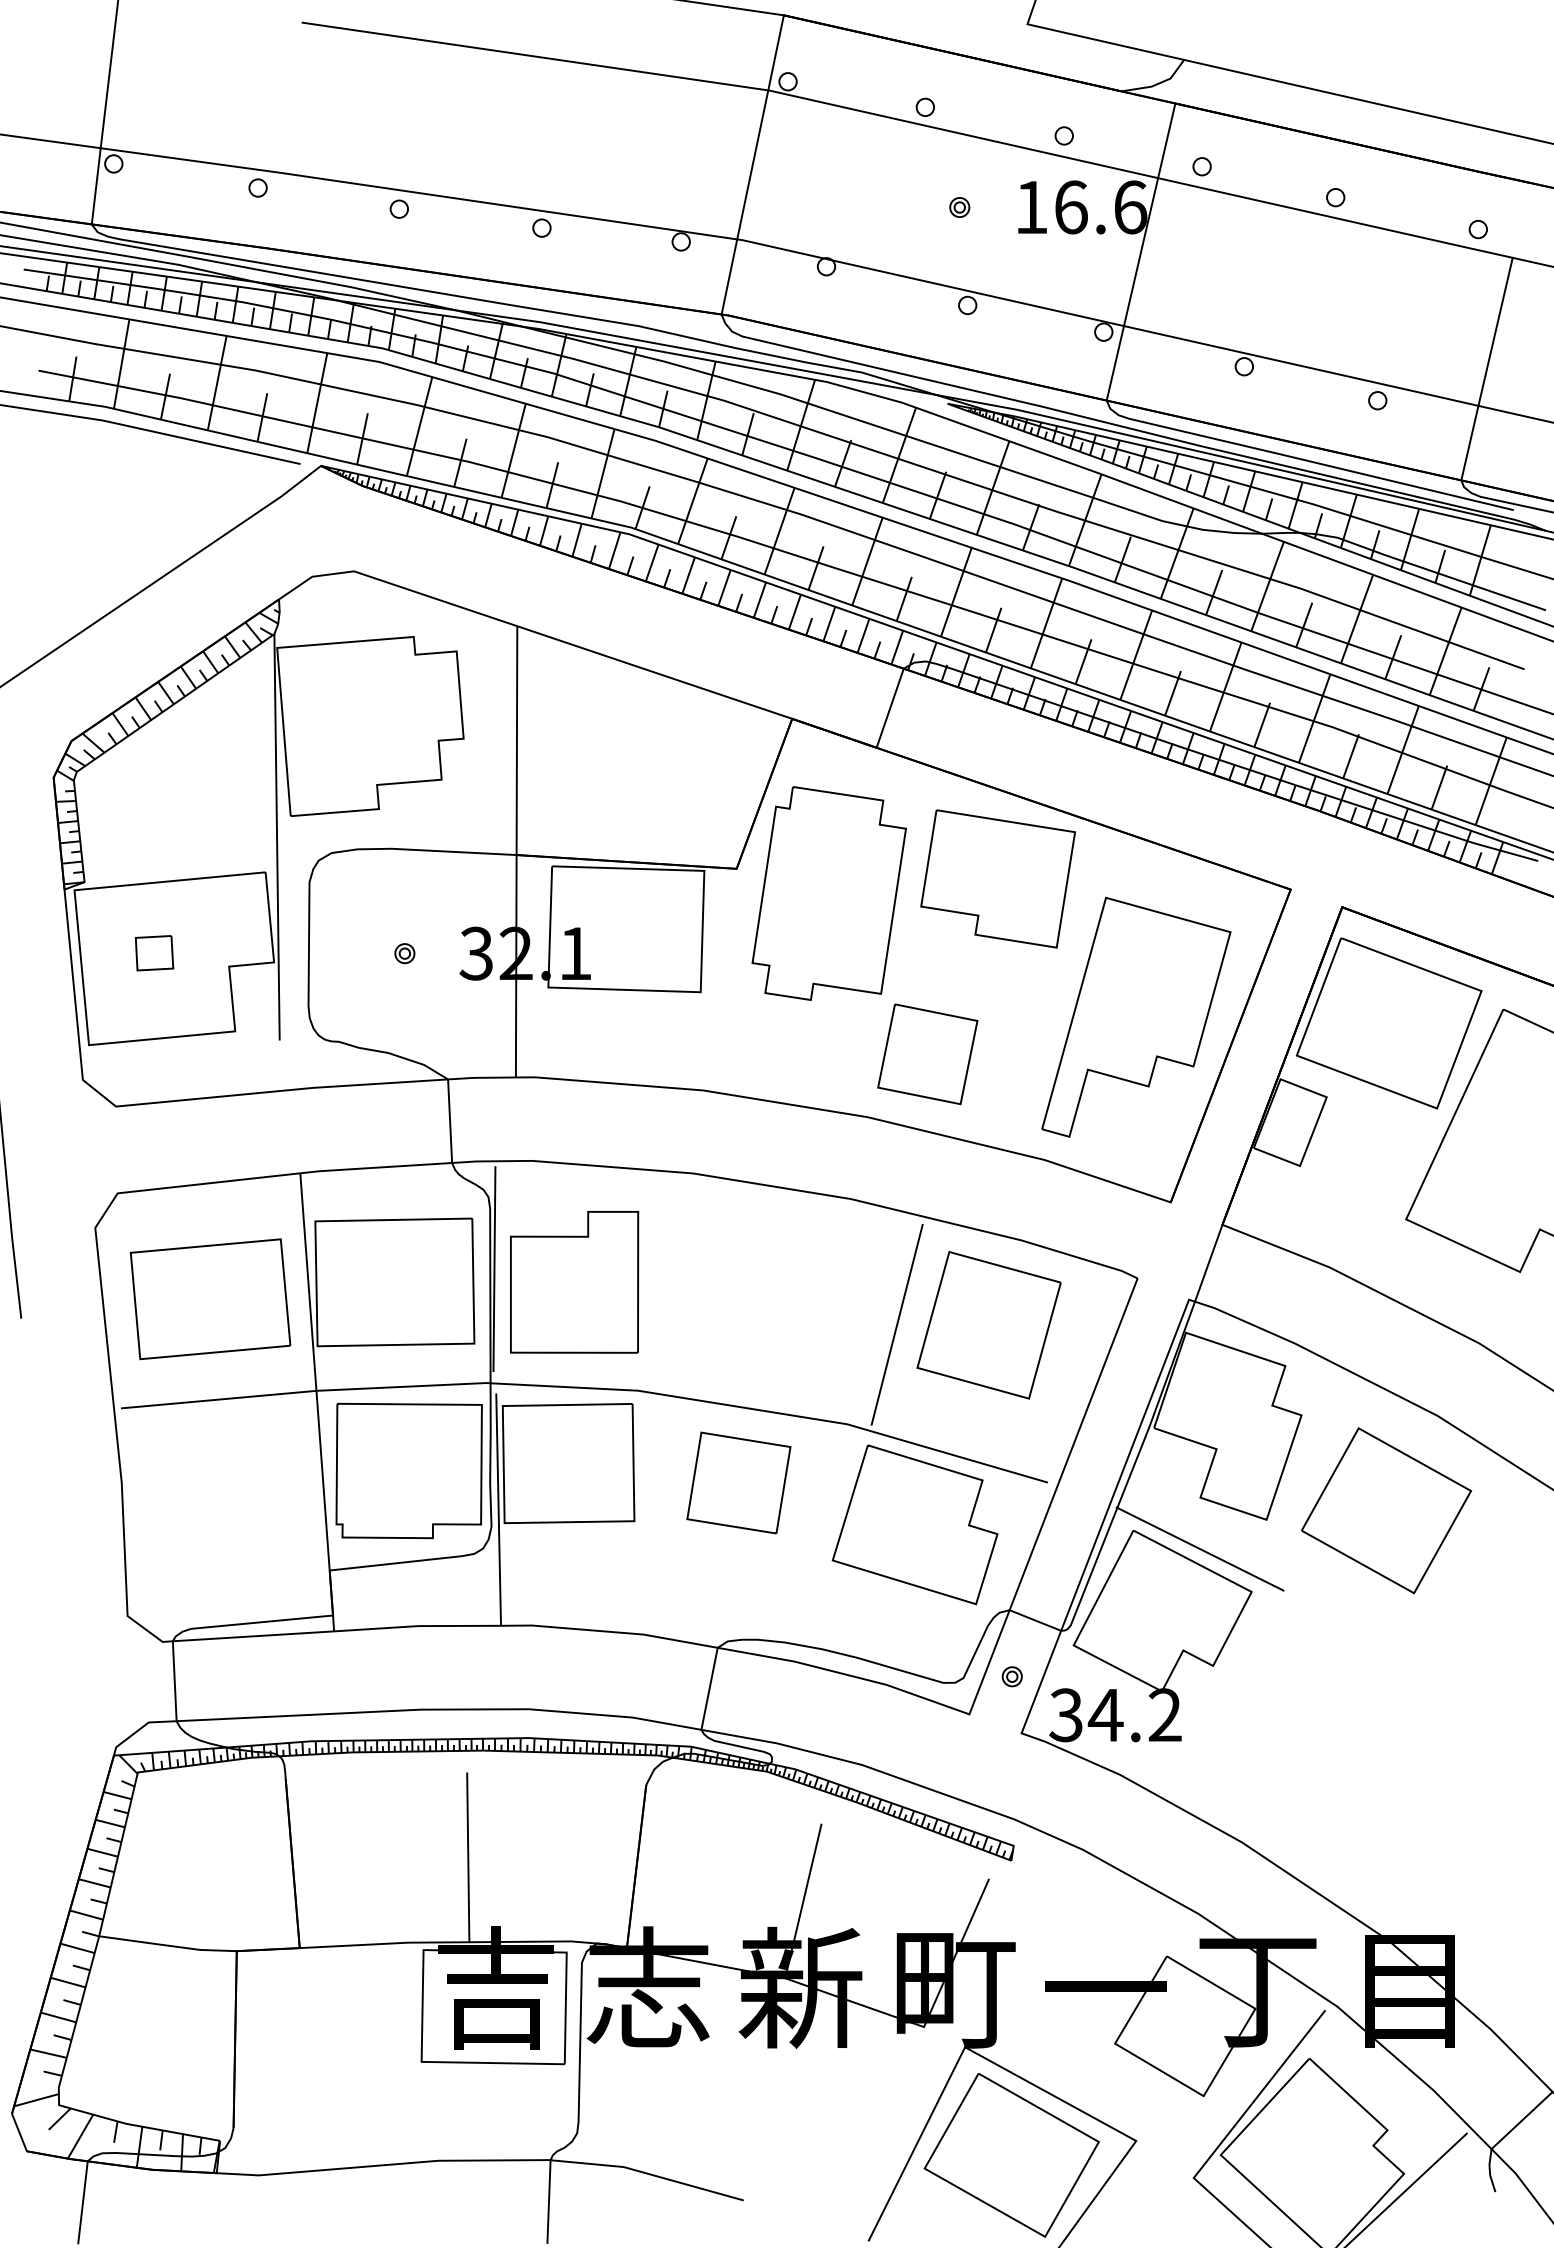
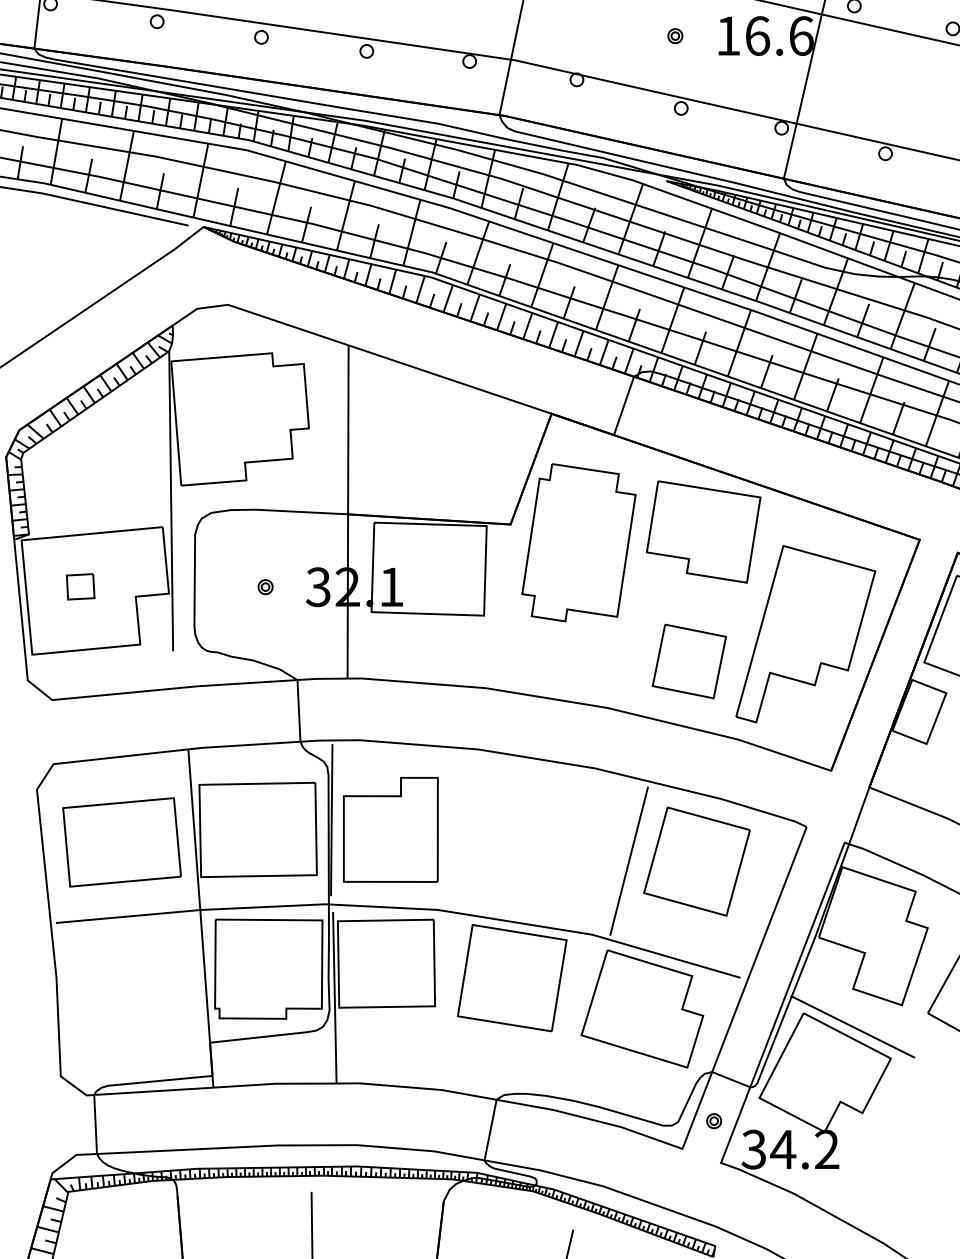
part: (927, 1054) -> (689, 661), moved
part: (738, 1482) -> (511, 977), size x1.43

